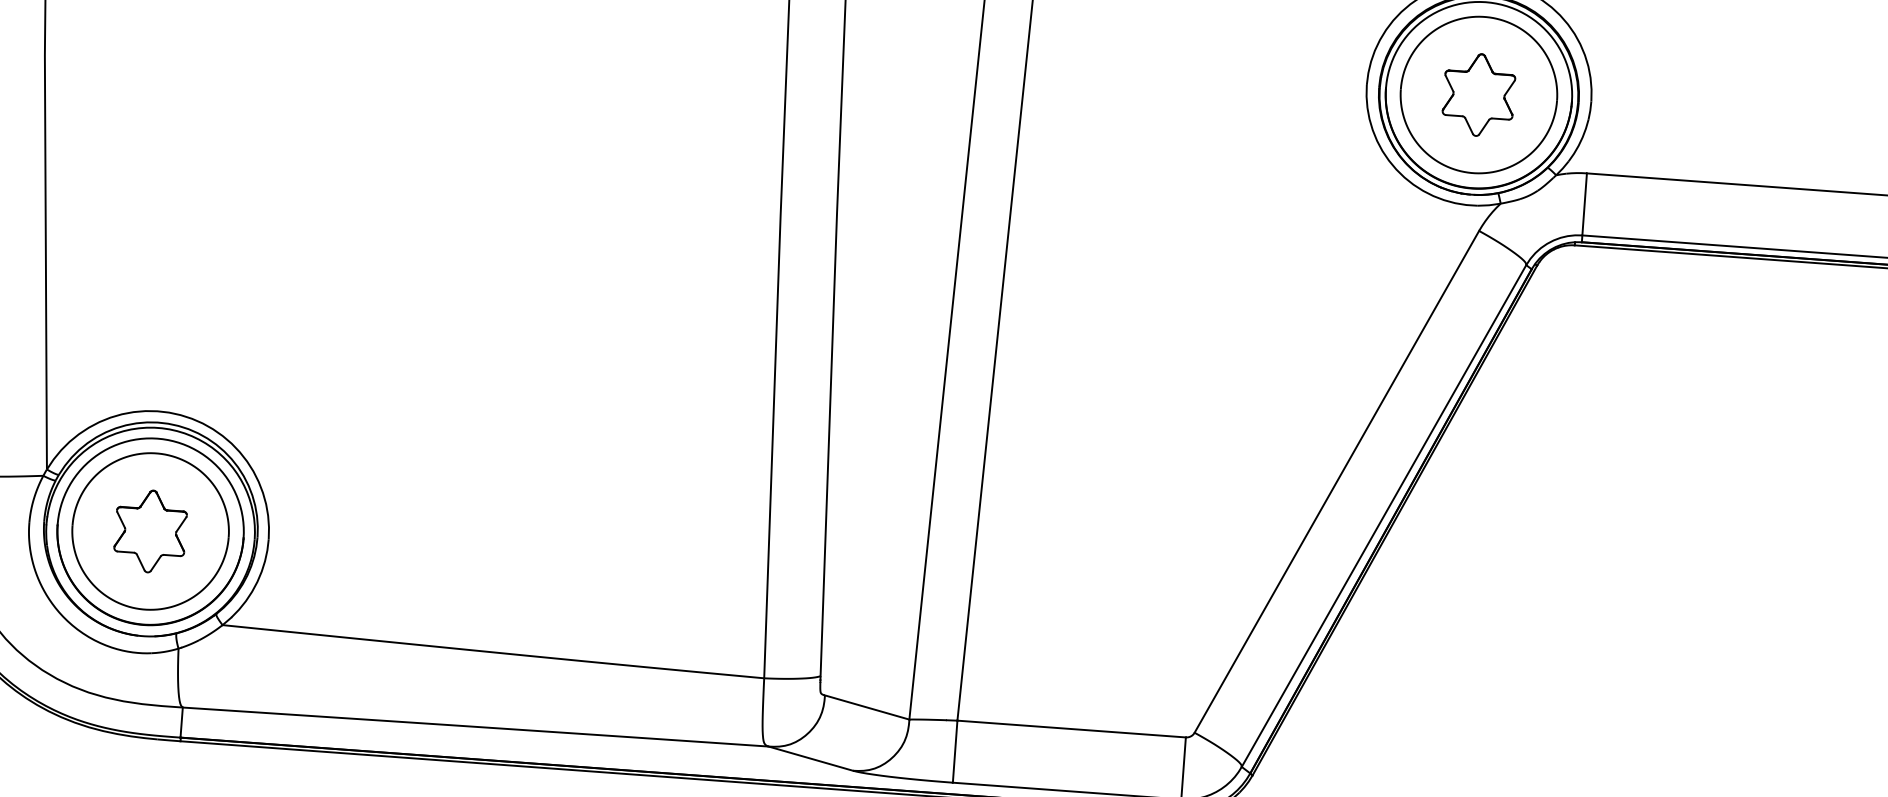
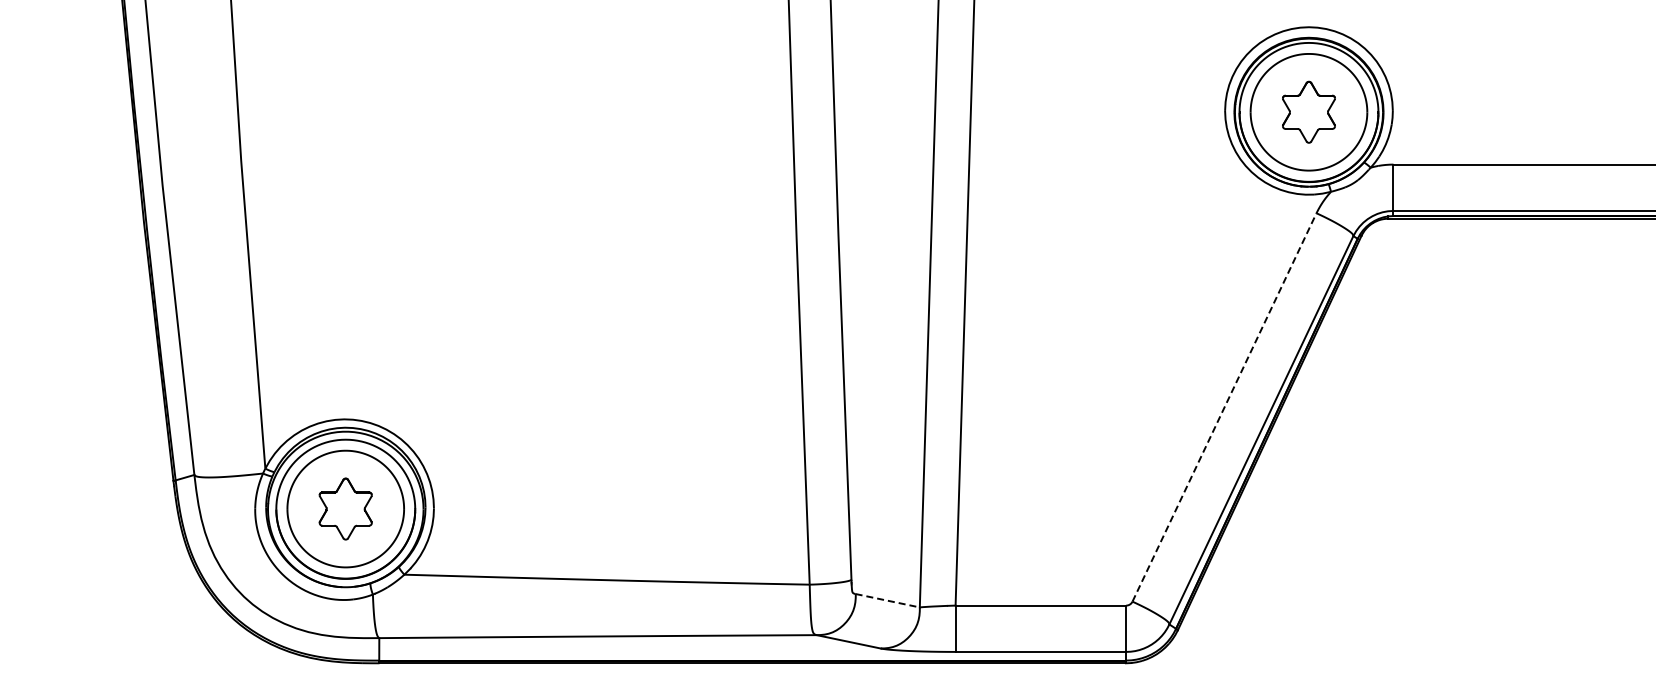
line: (1336, 481) -> (1224, 407), solid -> dashed
line: (866, 707) -> (887, 600), solid -> dashed

